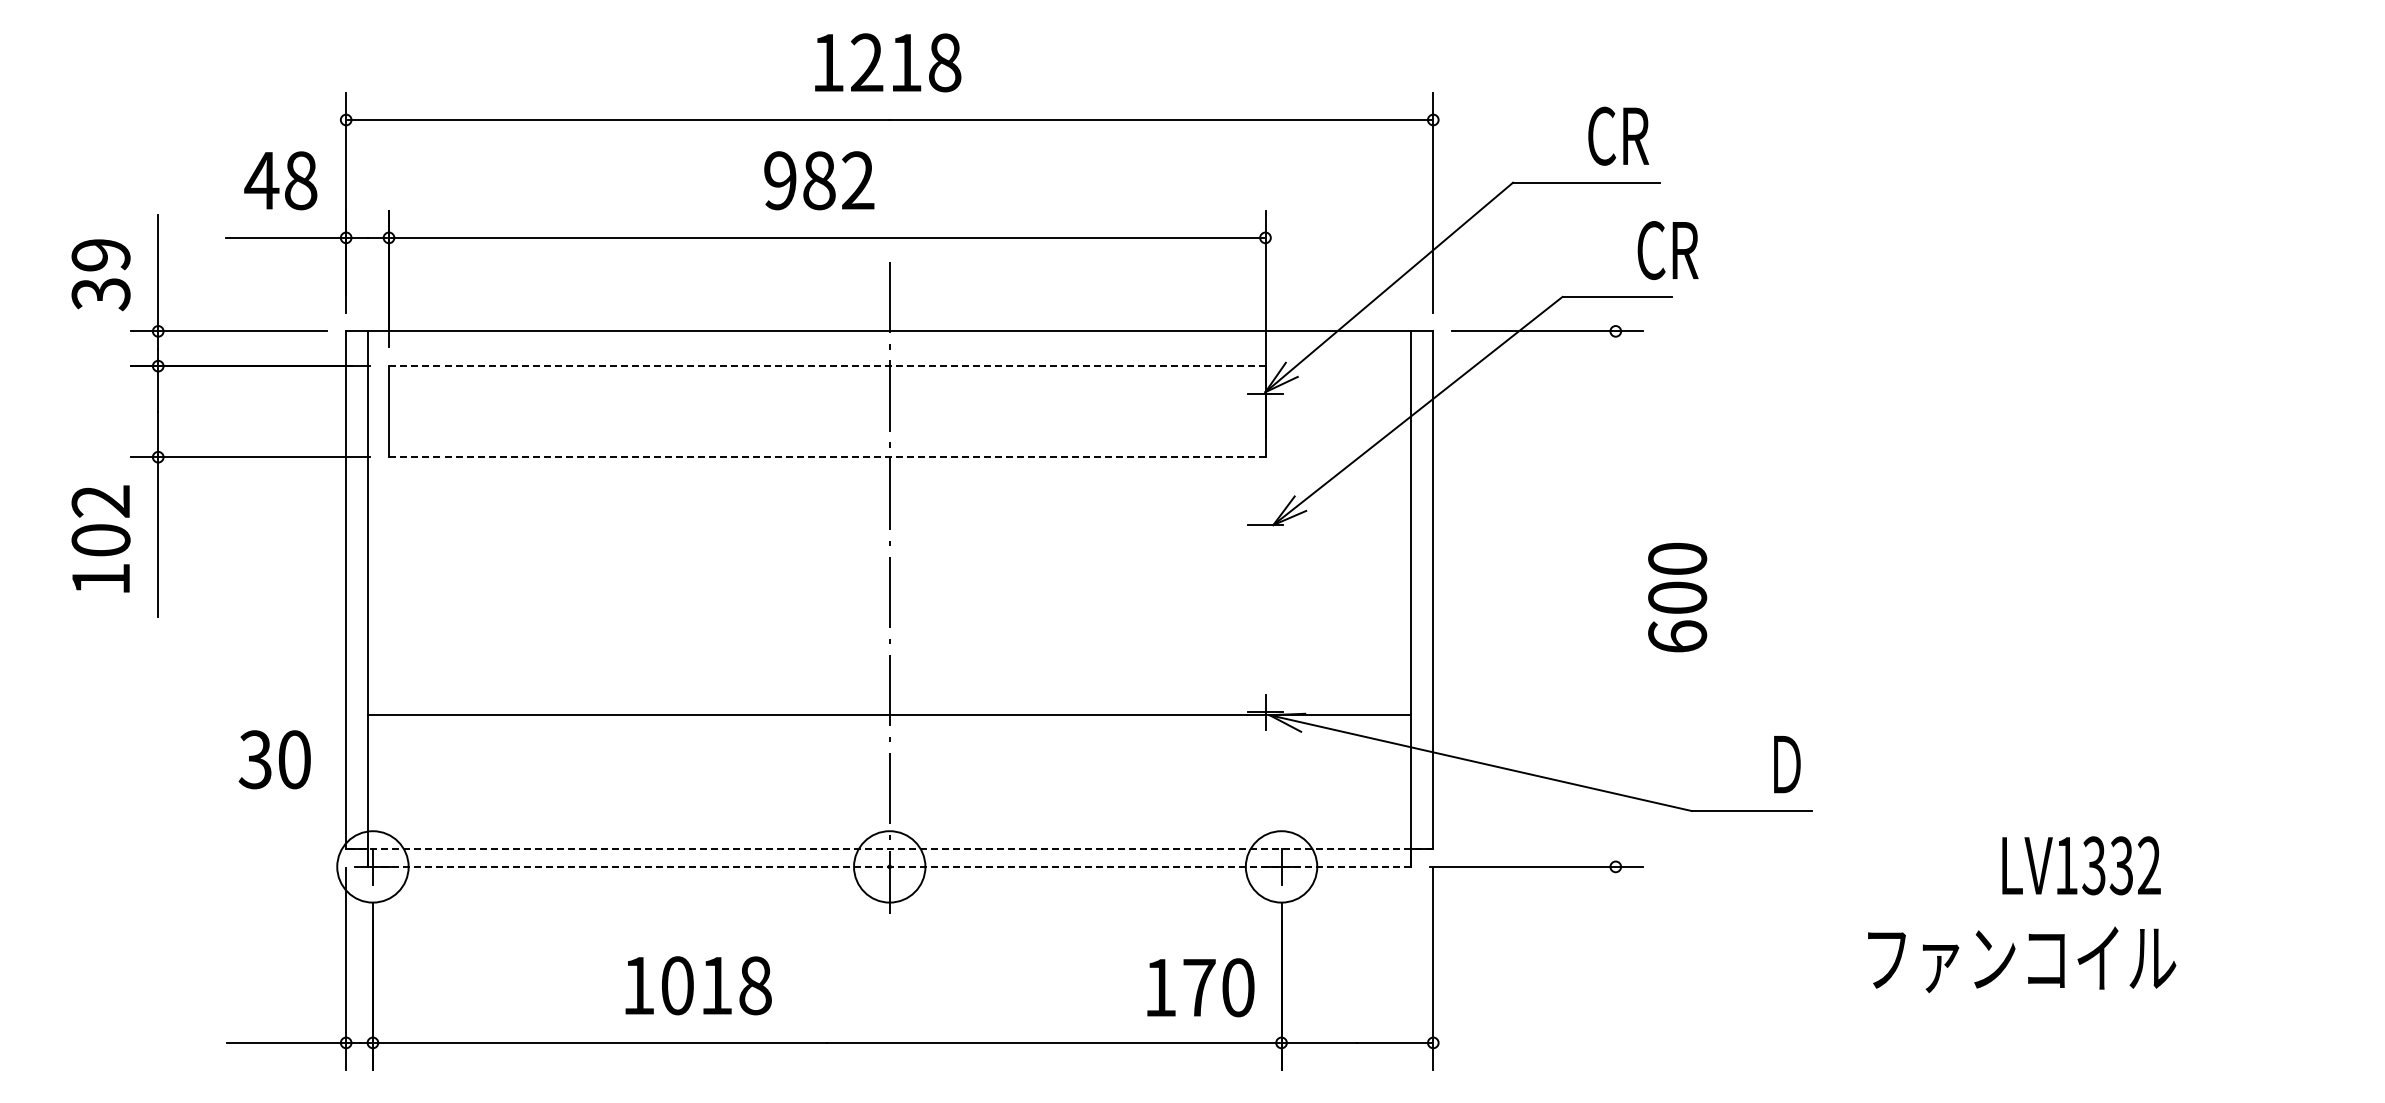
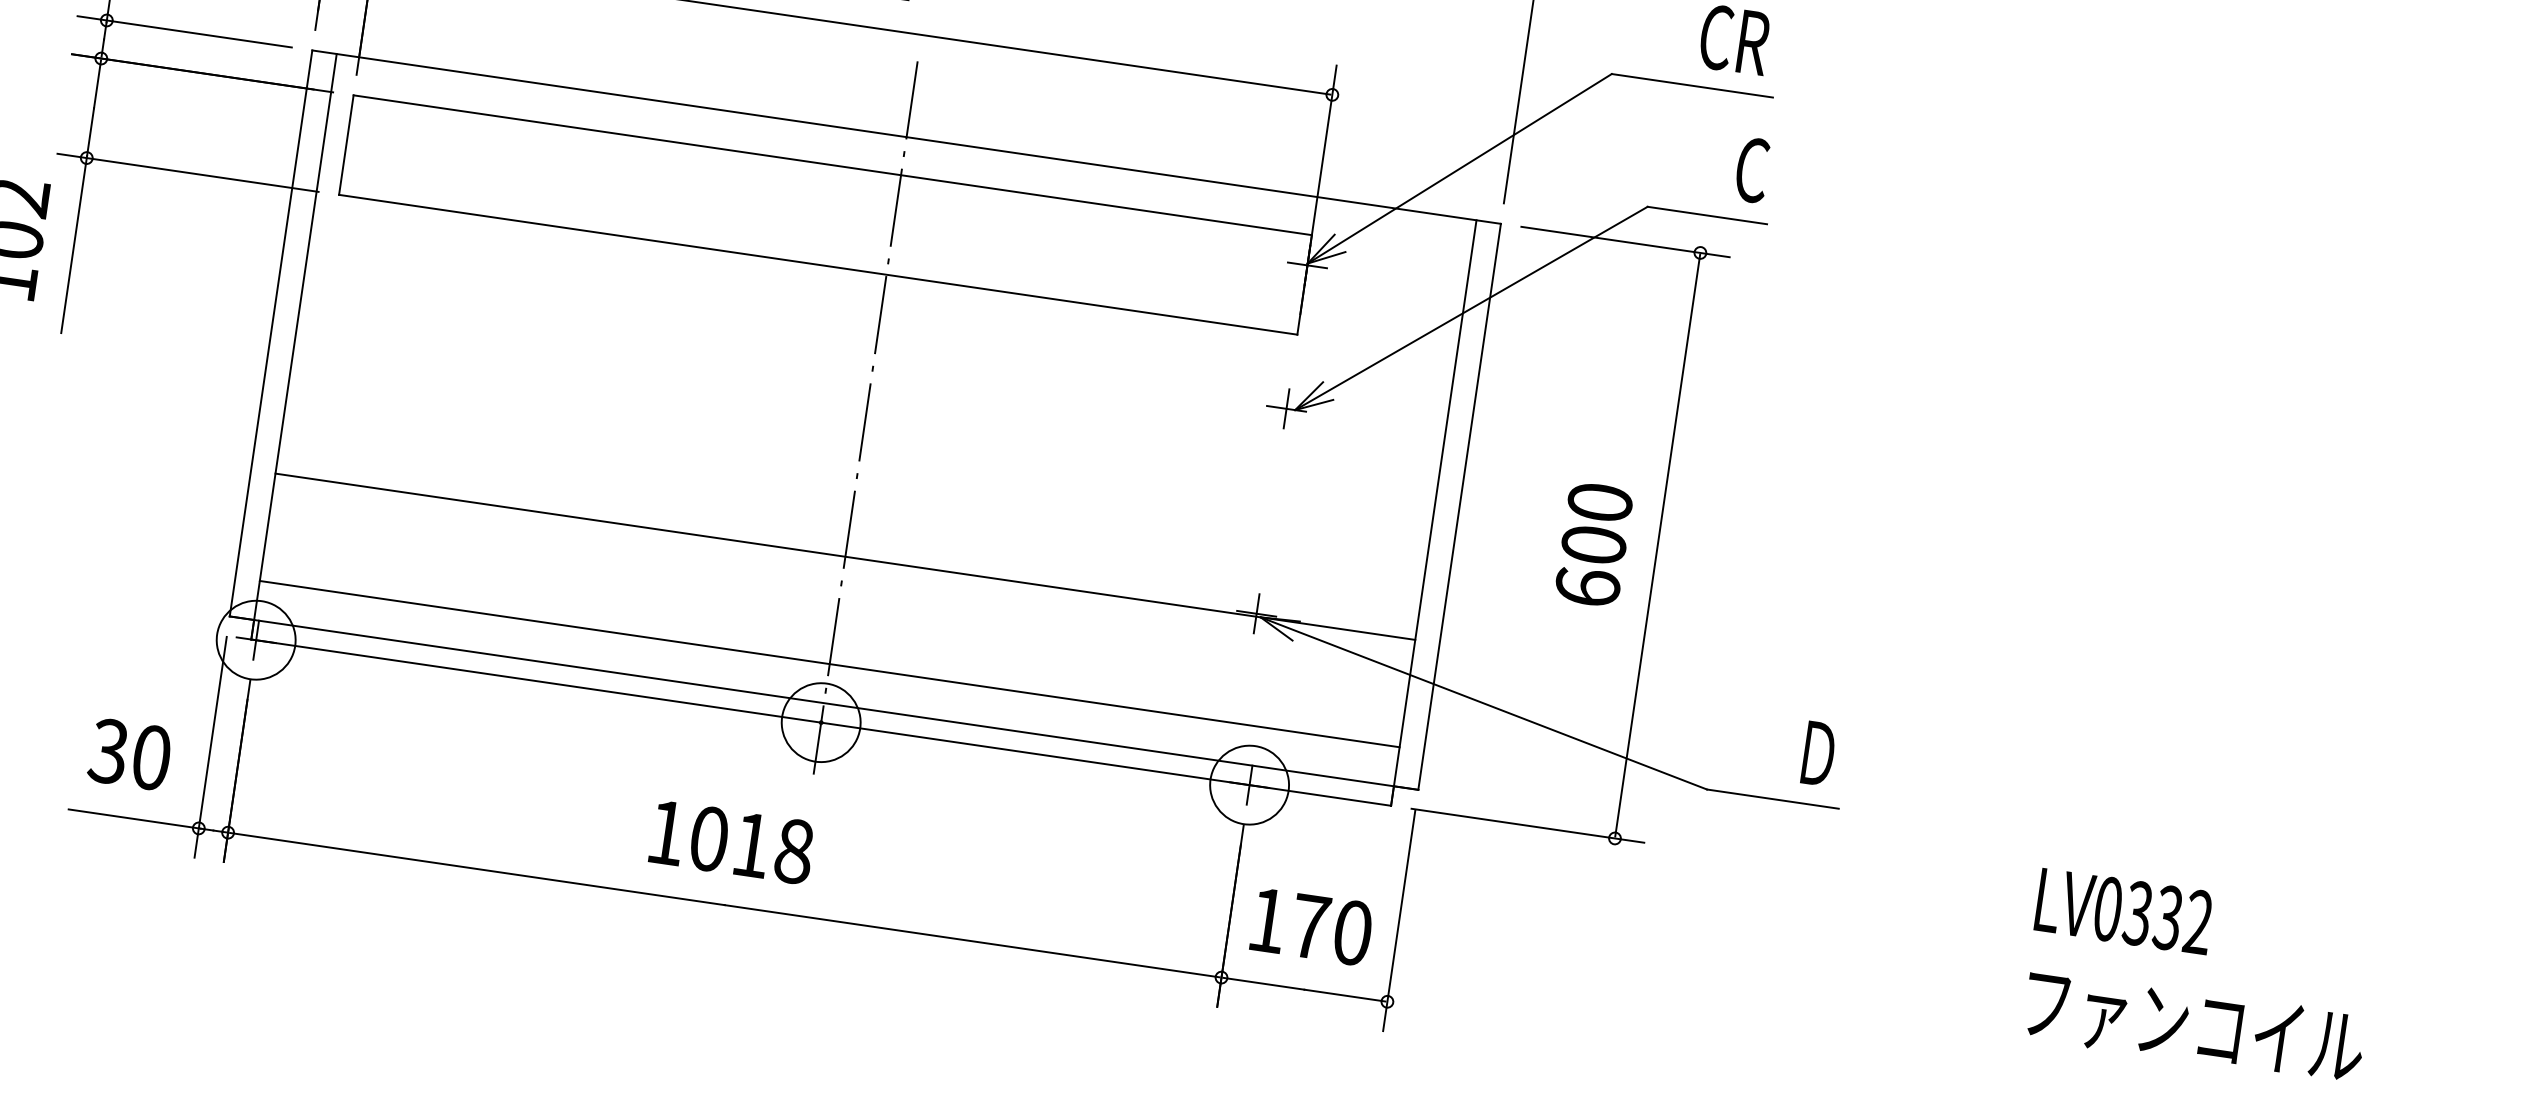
text: (1685, 250) -> (1789, 175), CR -> C
line: (826, 366) -> (831, 165), dashed -> solid
line: (826, 457) -> (817, 264), dashed -> solid
line: (1265, 524) -> (1286, 408), added
text: (1677, 597) -> (1593, 544), moved
line: (1615, 599) -> (1657, 546), added
text: (274, 759) -> (129, 754), moved
line: (889, 813) -> (829, 664), added
line: (889, 849) -> (823, 703), dashed -> solid
text: (2066, 865) -> (2108, 908), LV1332 -> LV0332
line: (889, 866) -> (821, 722), dashed -> solid
text: (2022, 959) -> (2194, 1026), moved
text: (698, 985) -> (732, 842), moved
text: (1200, 987) -> (1311, 926), moved

